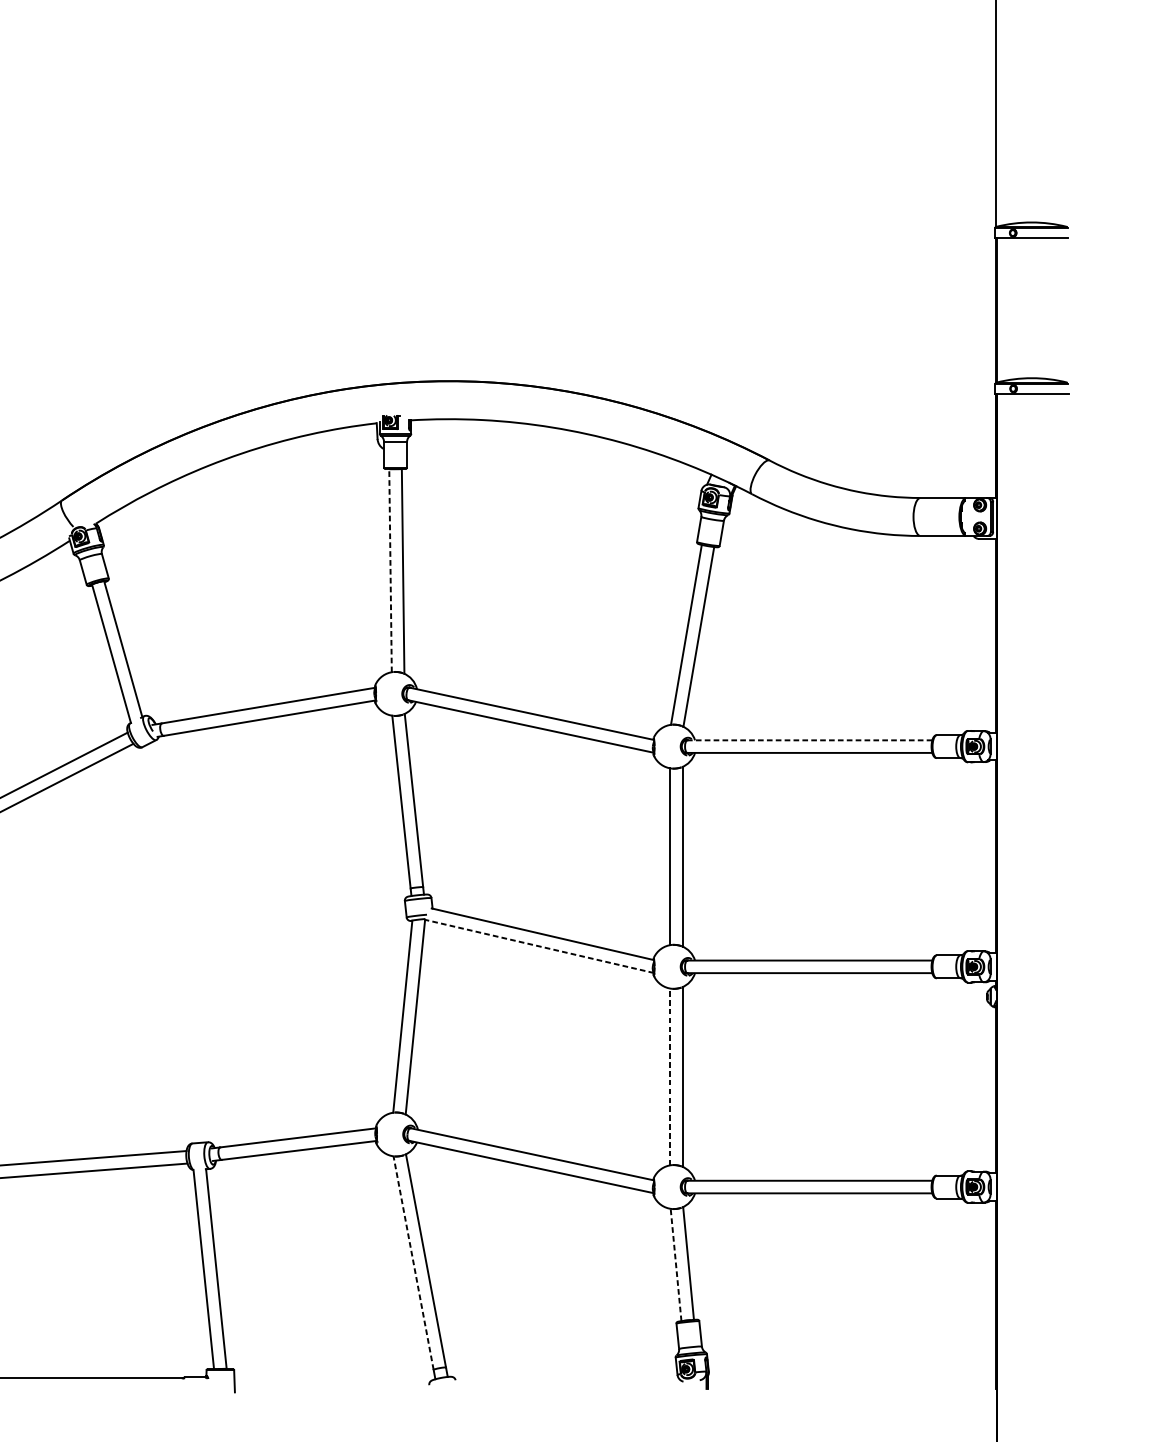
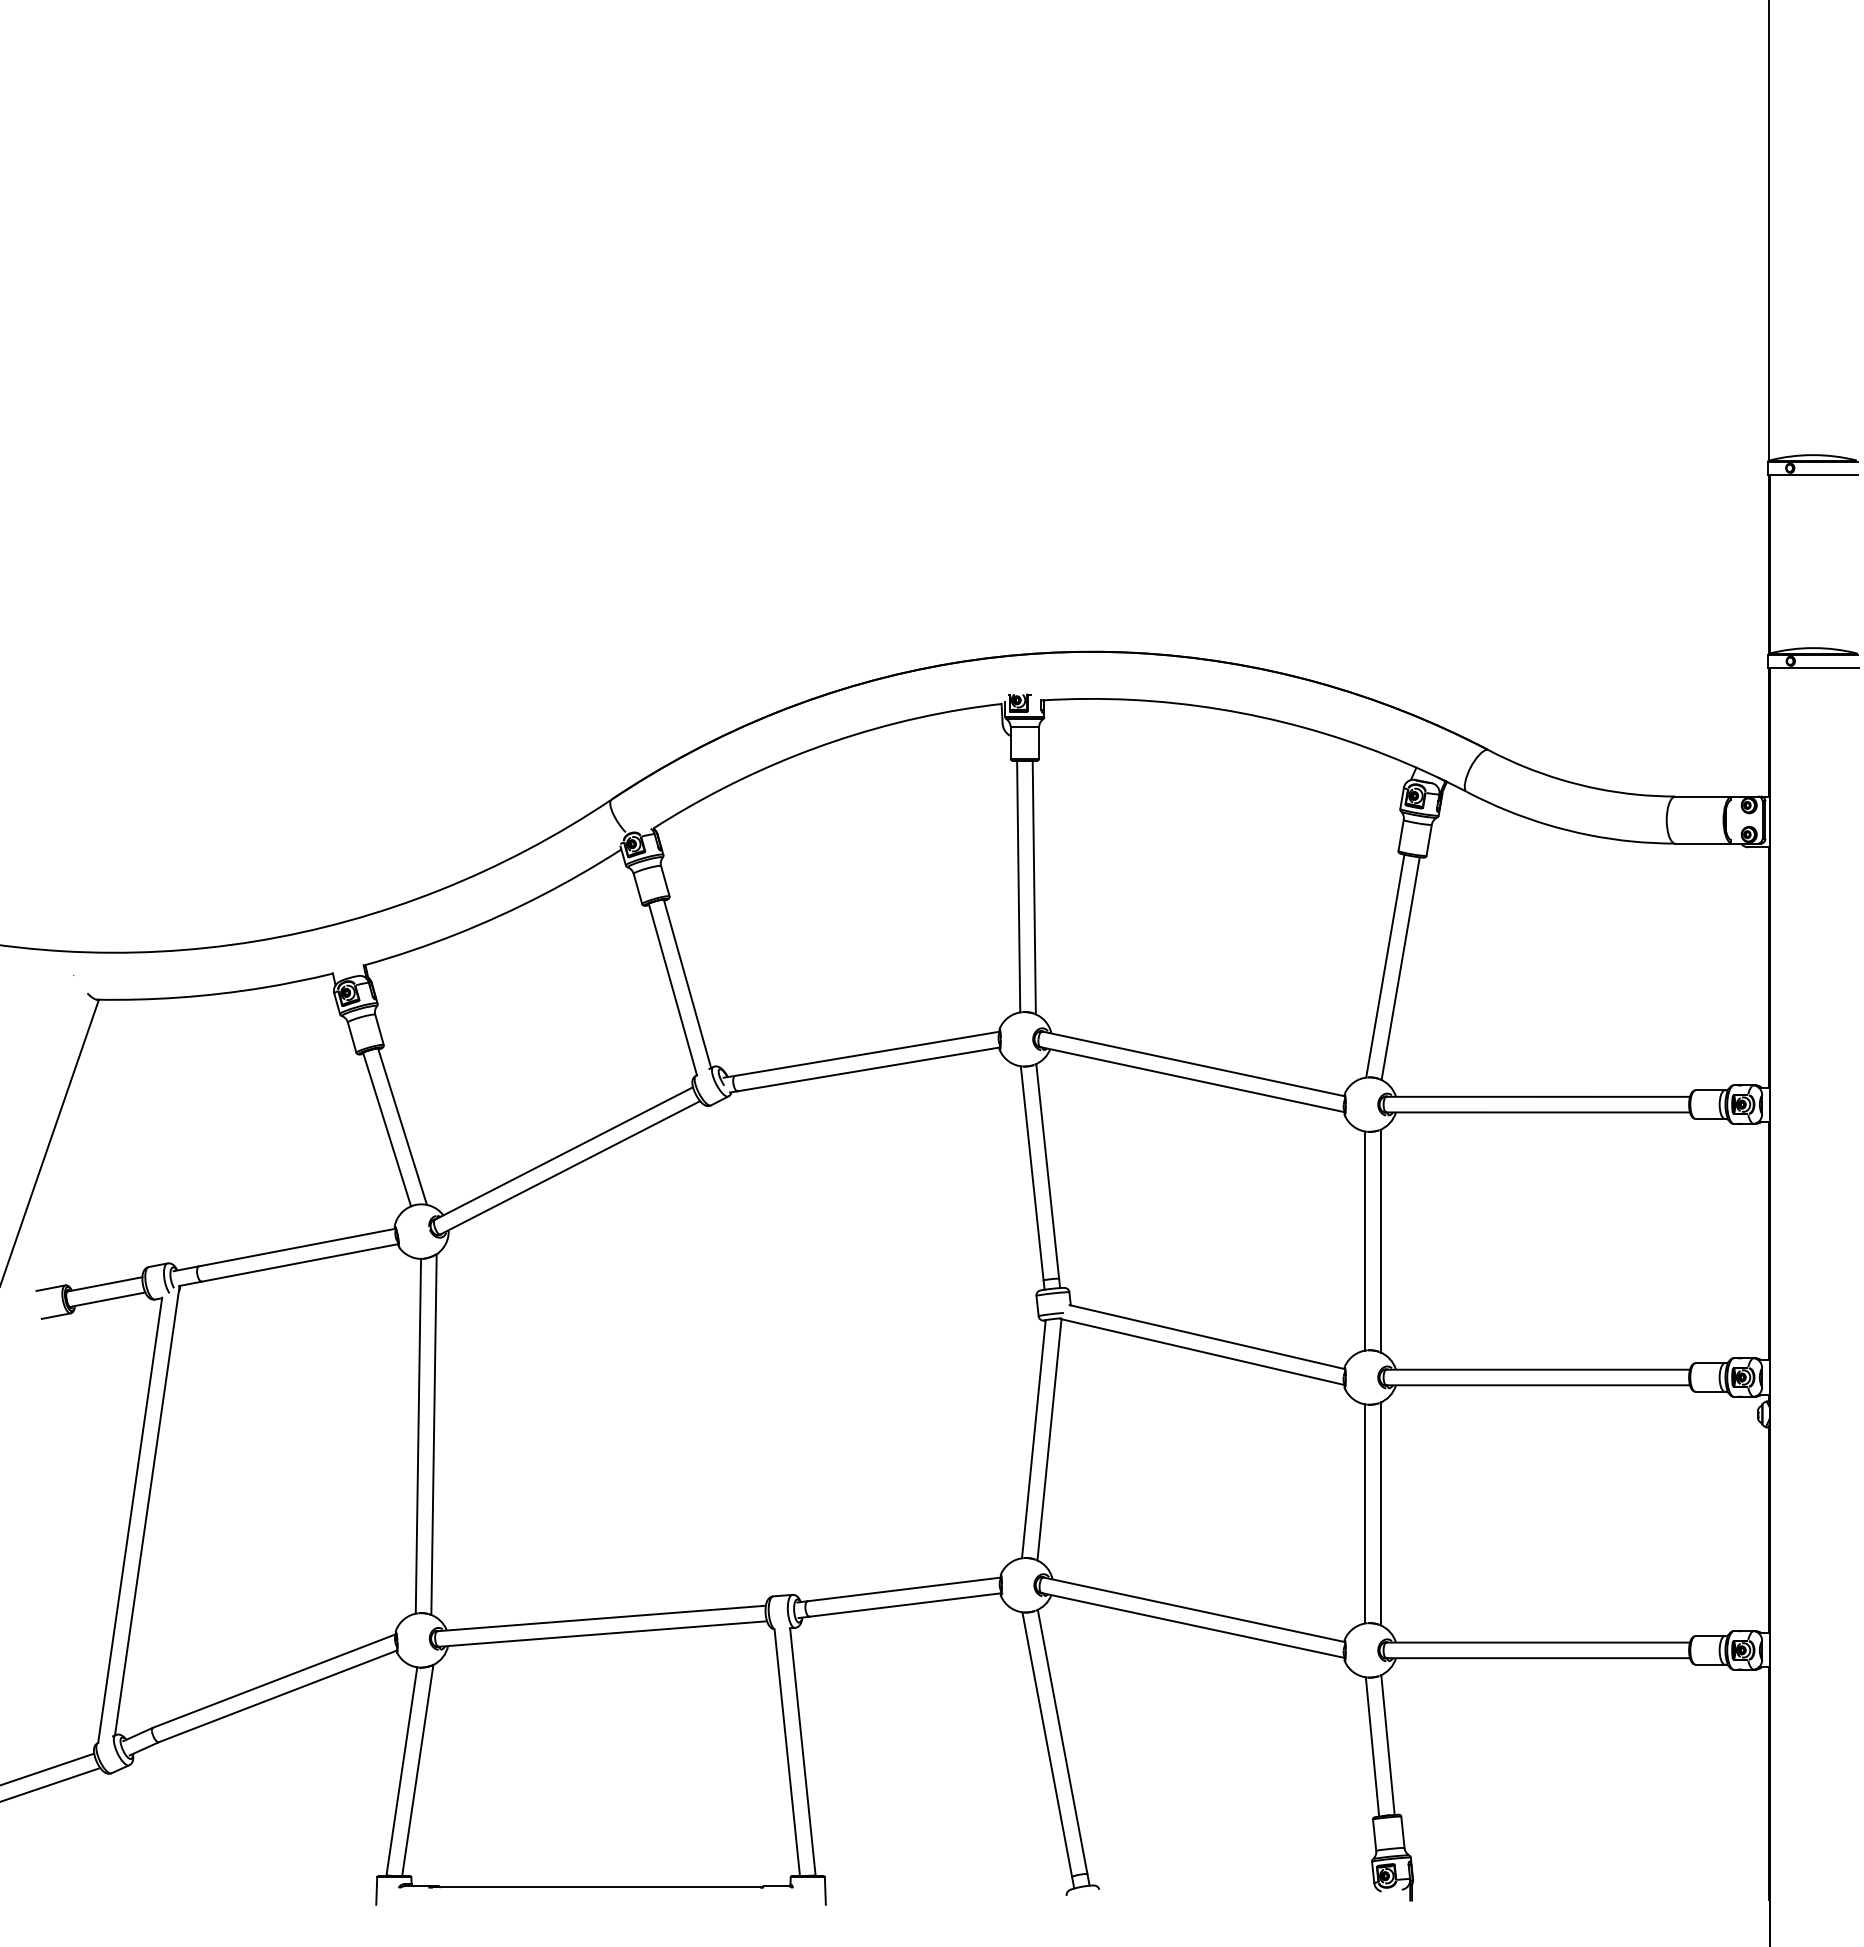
line: (390, 570) -> (1018, 886), dashed -> solid
line: (810, 740) -> (1538, 1096), dashed -> solid
line: (538, 945) -> (1202, 1351), dashed -> solid
line: (670, 1076) -> (1365, 1513), dashed -> solid
line: (413, 1263) -> (1047, 1744), dashed -> solid
line: (676, 1264) -> (1372, 1746), dashed -> solid

